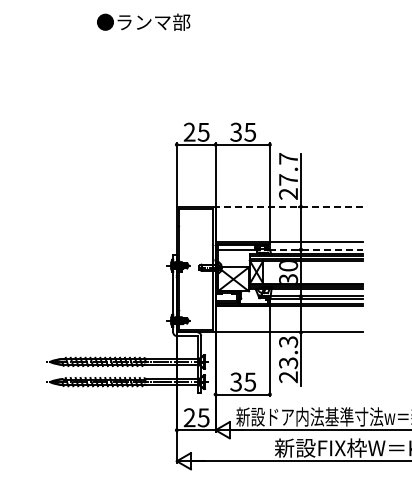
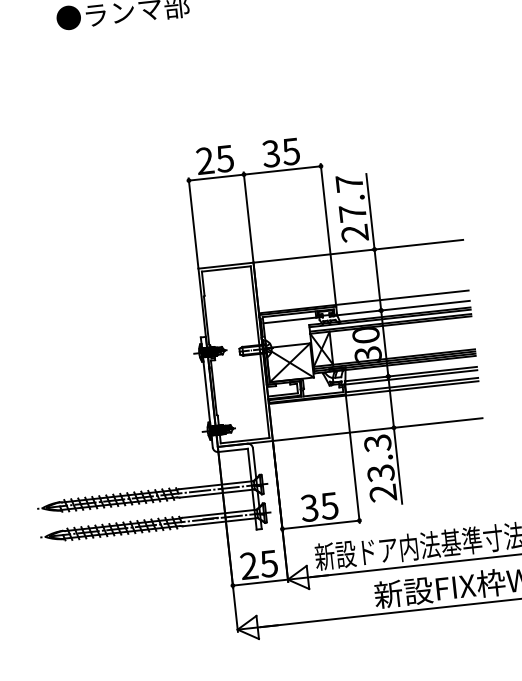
line: (289, 206) -> (358, 250), dashed -> solid
line: (316, 249) -> (403, 307), dashed -> solid

